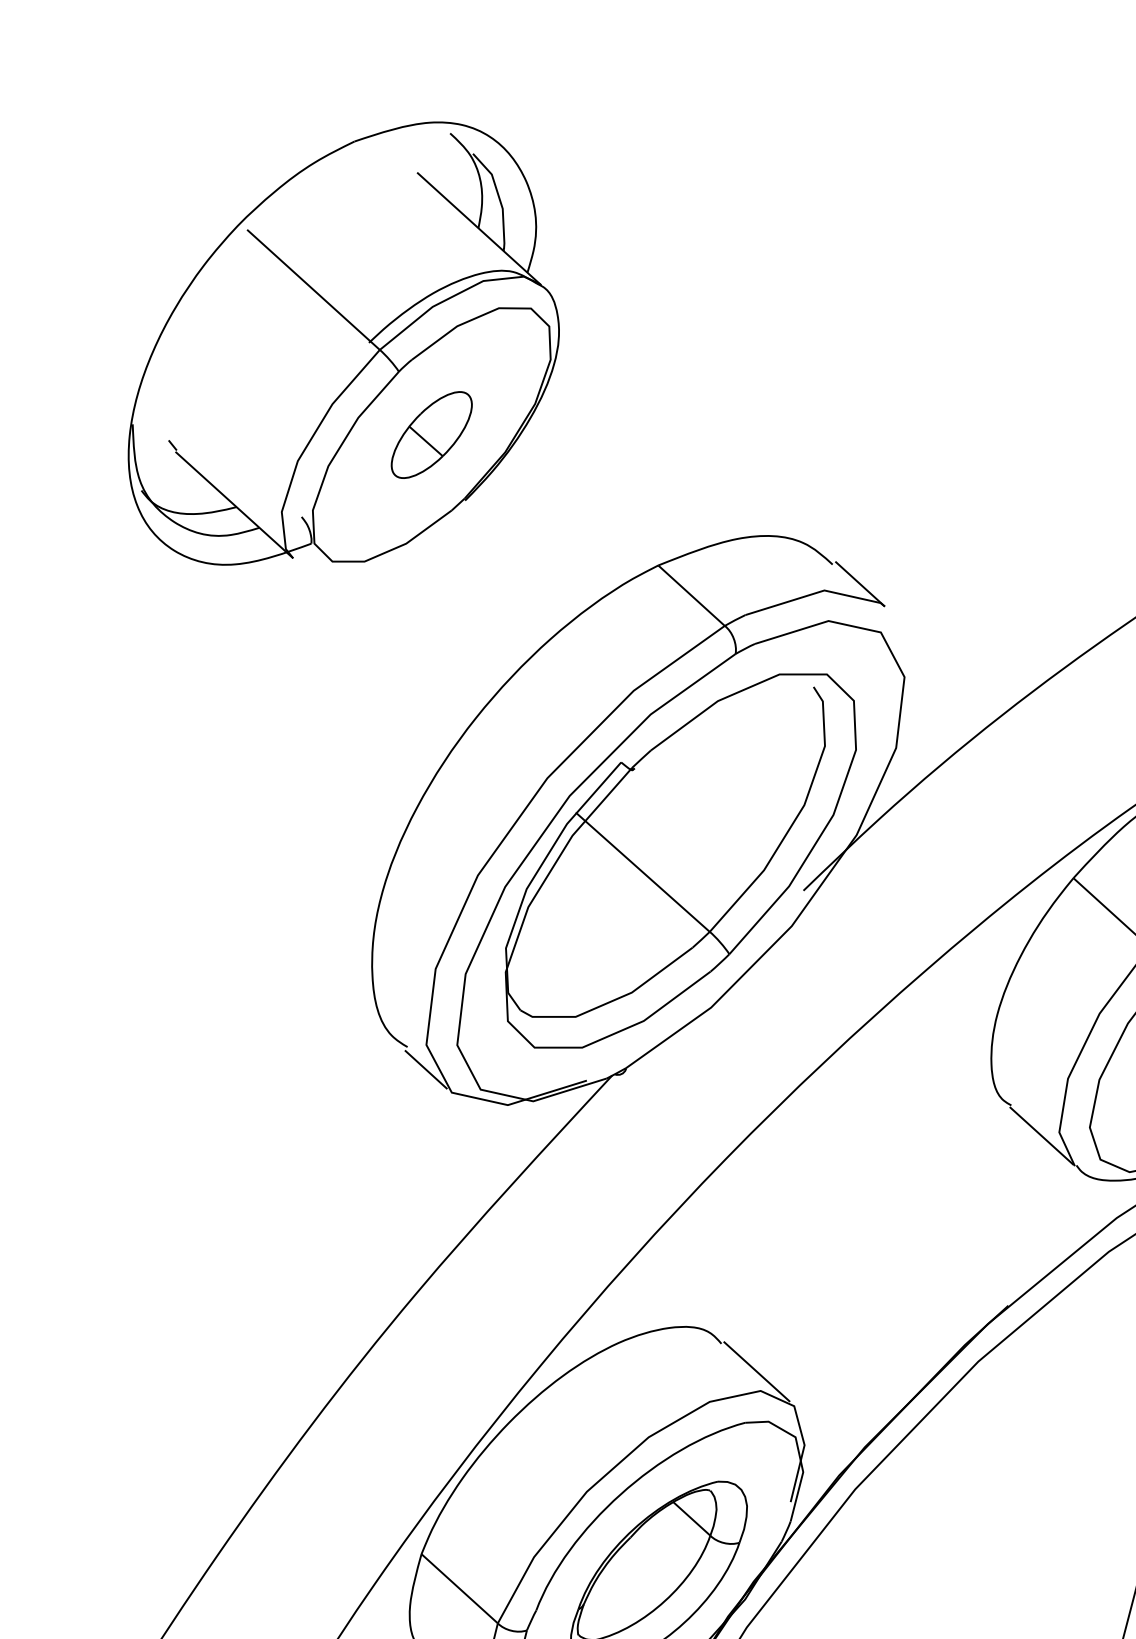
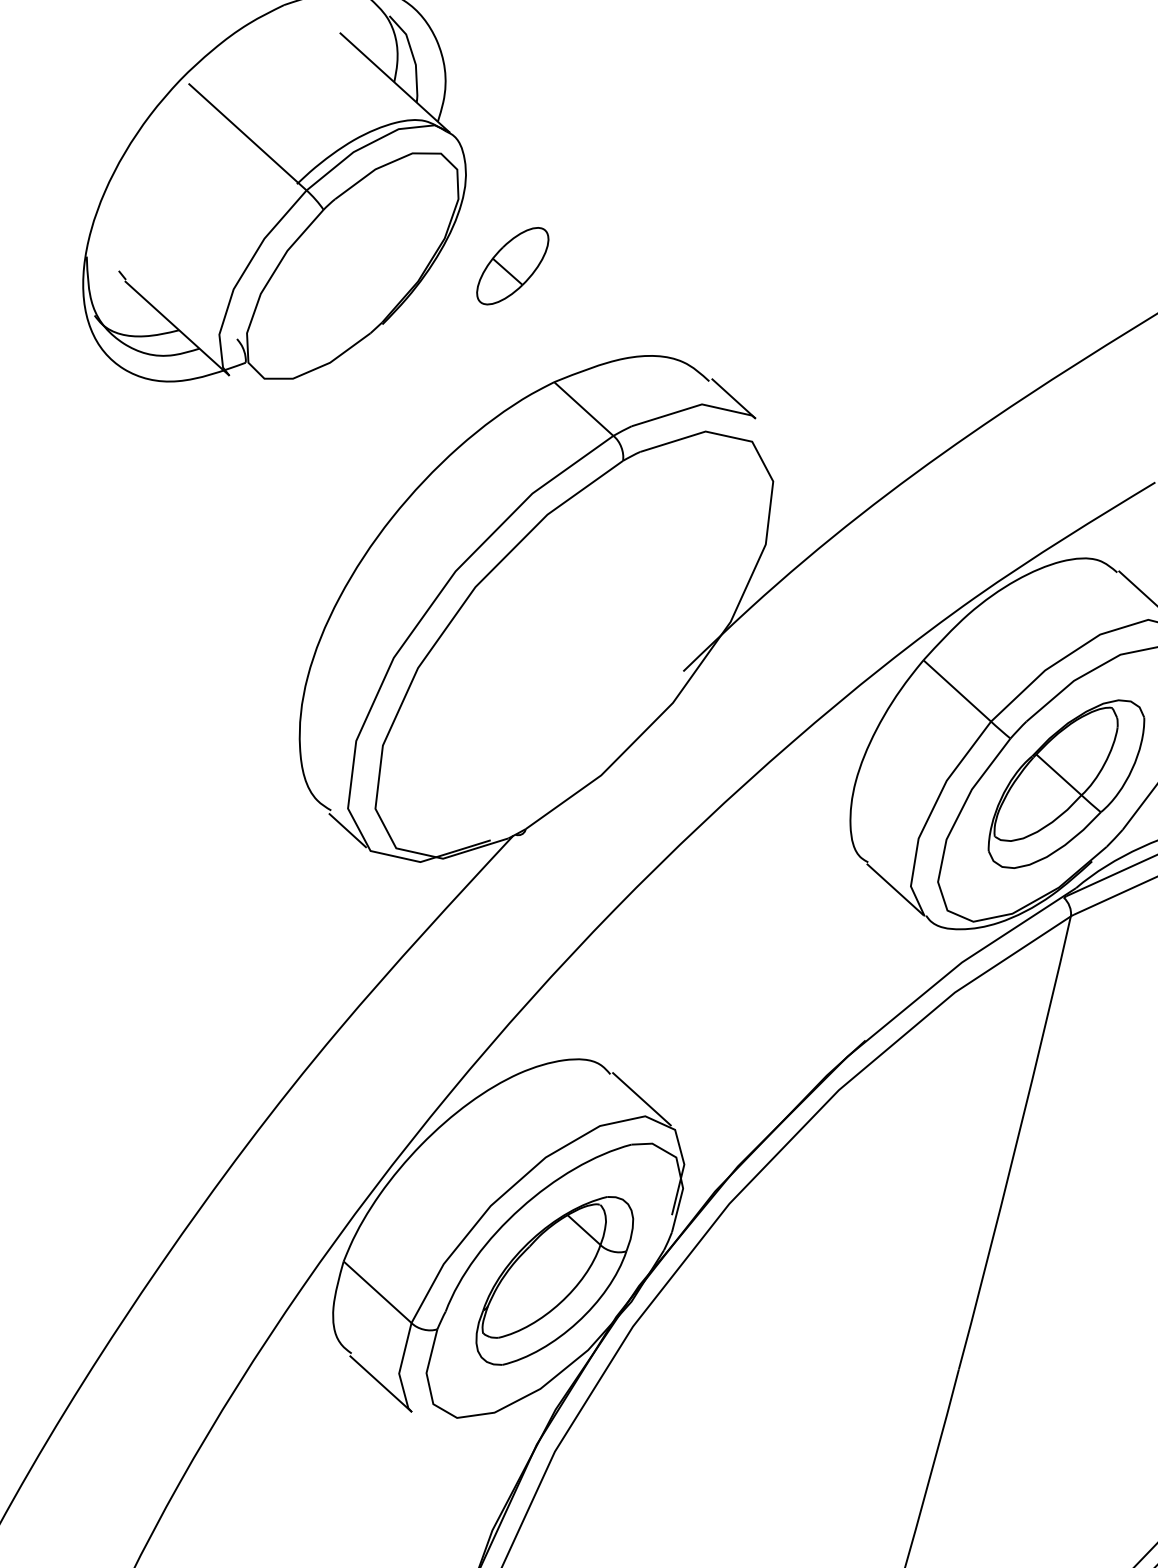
part: (431, 435) -> (512, 266), moved
part: (679, 860) -> (573, 644), removed

